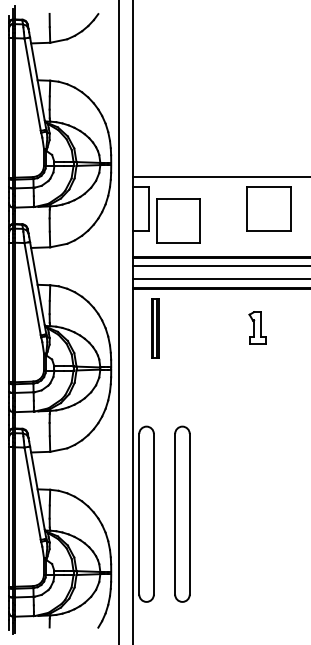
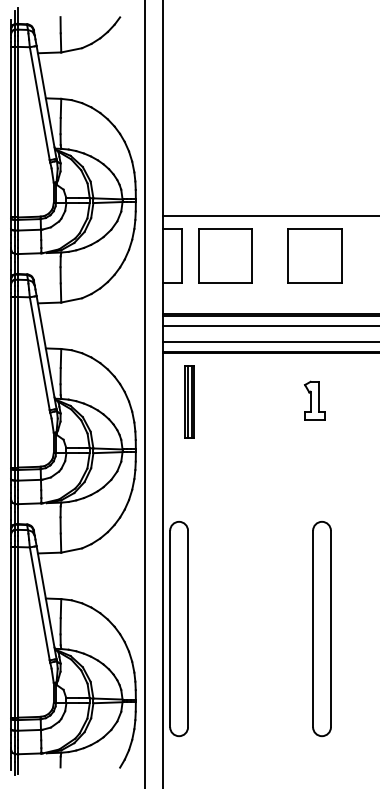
part: (268, 208) -> (314, 255), moved
part: (178, 220) -> (225, 255), moved
part: (182, 513) -> (322, 628), moved

